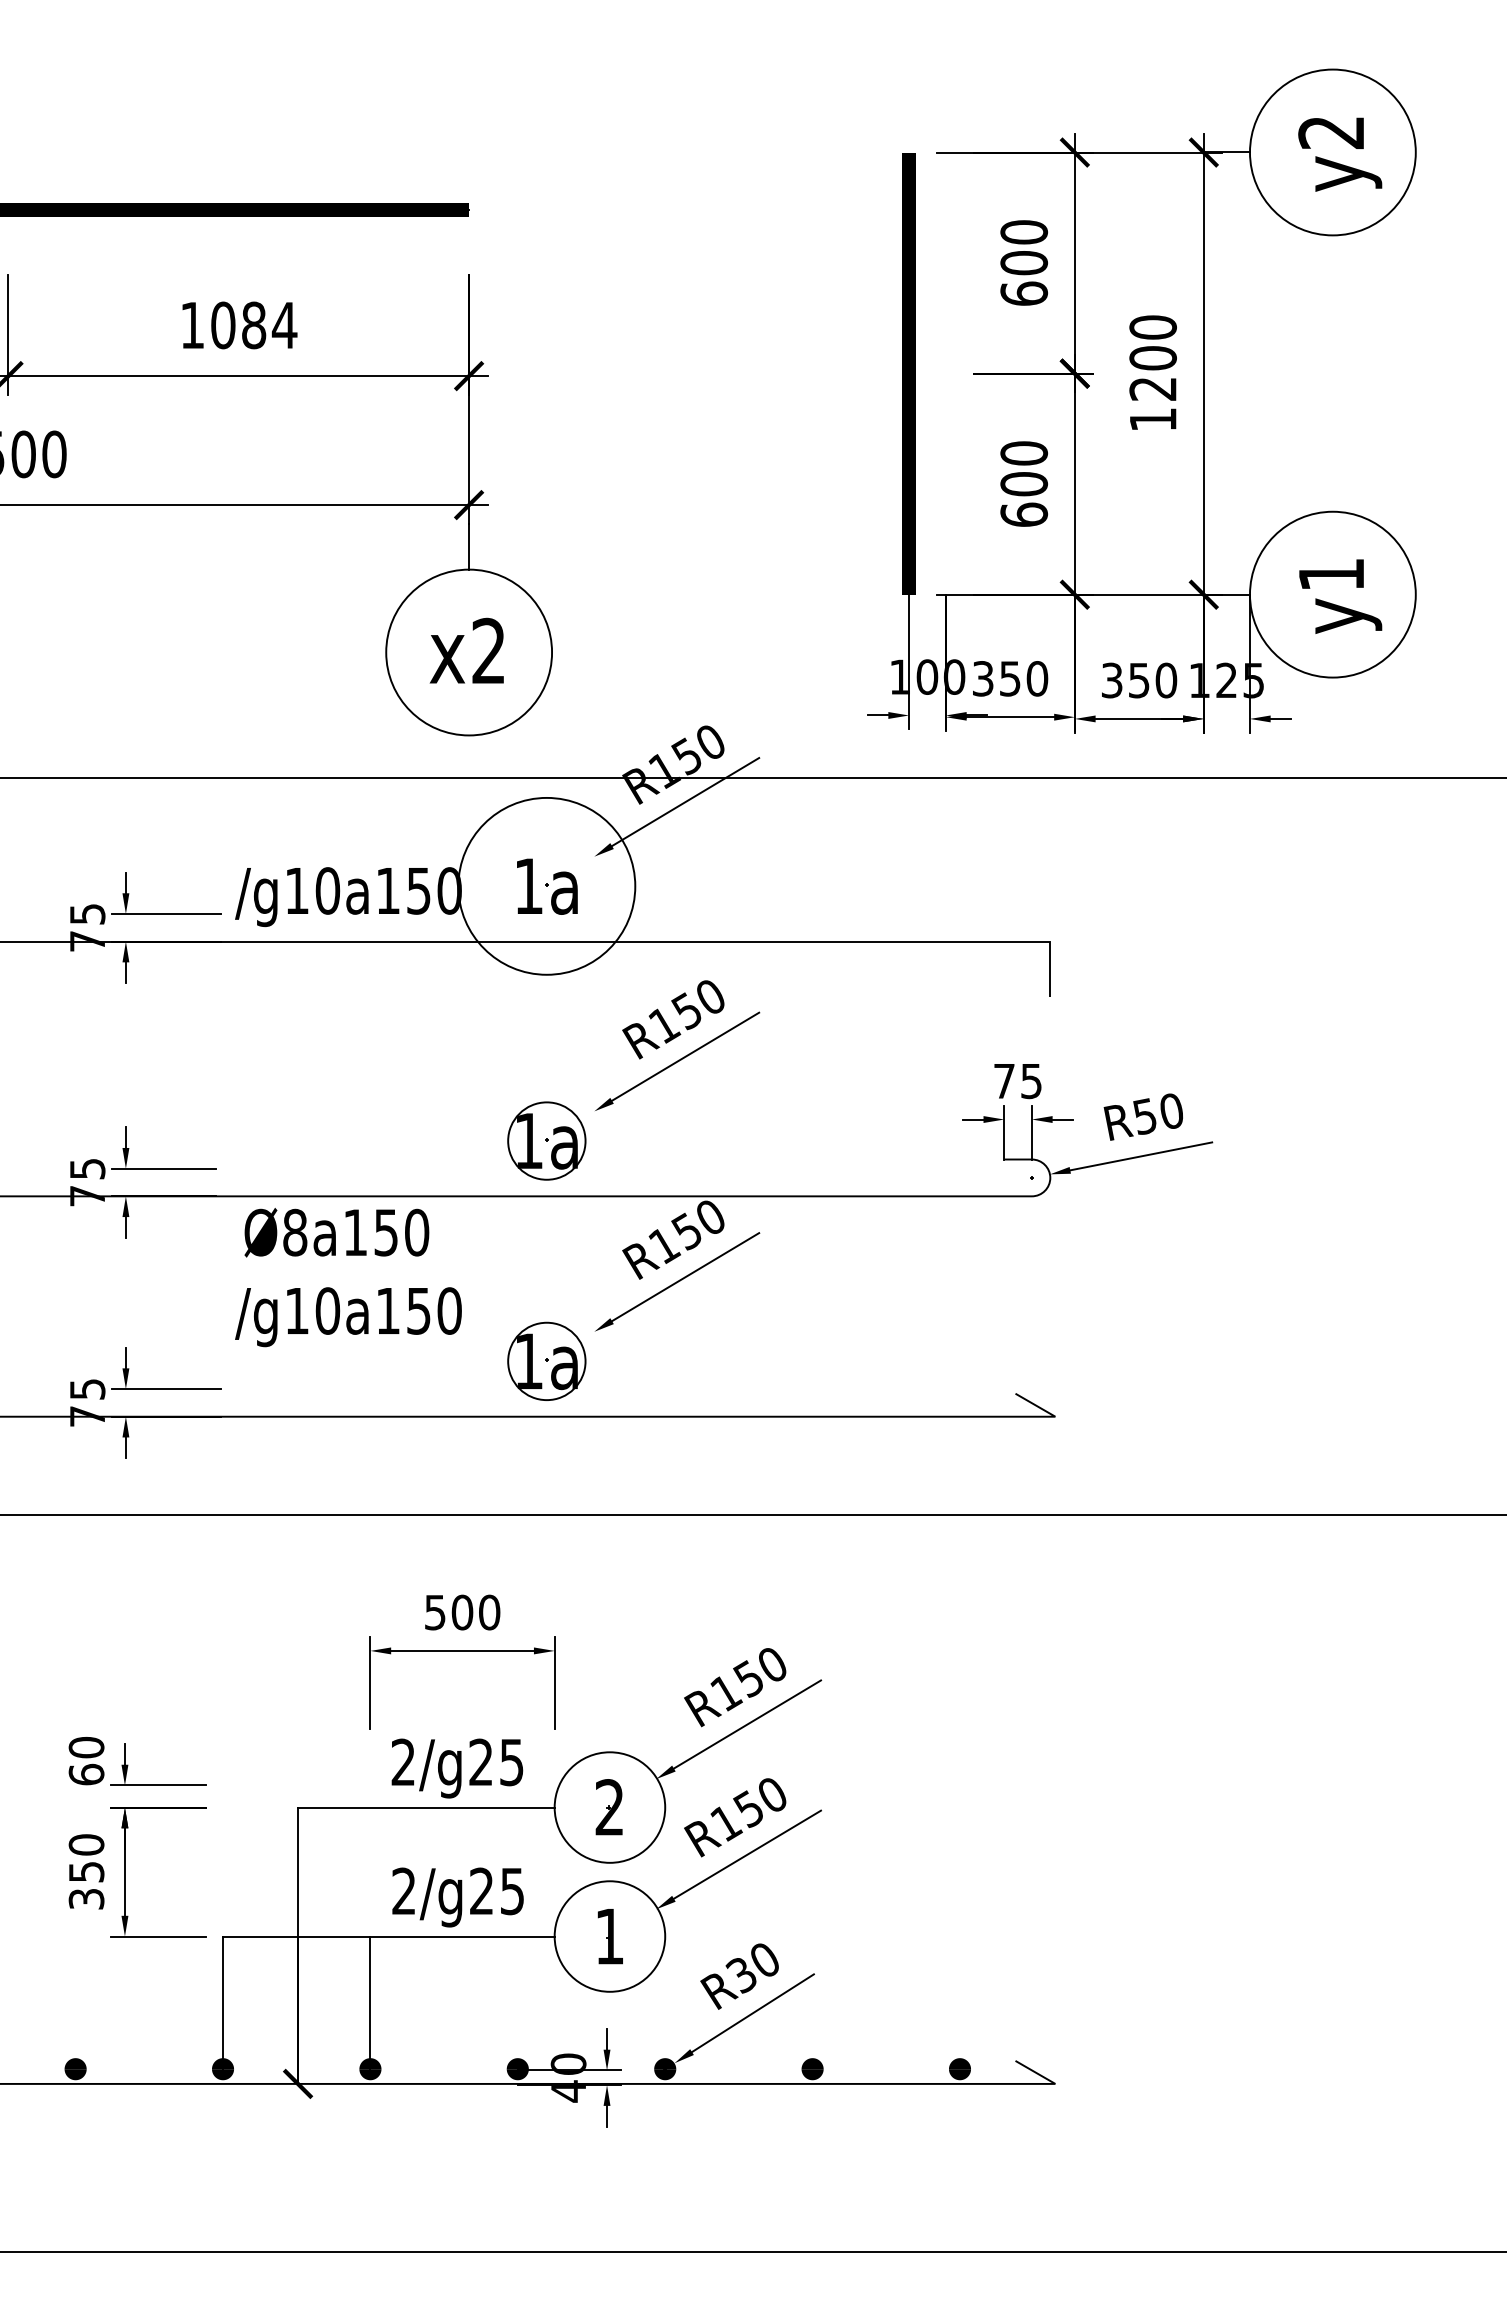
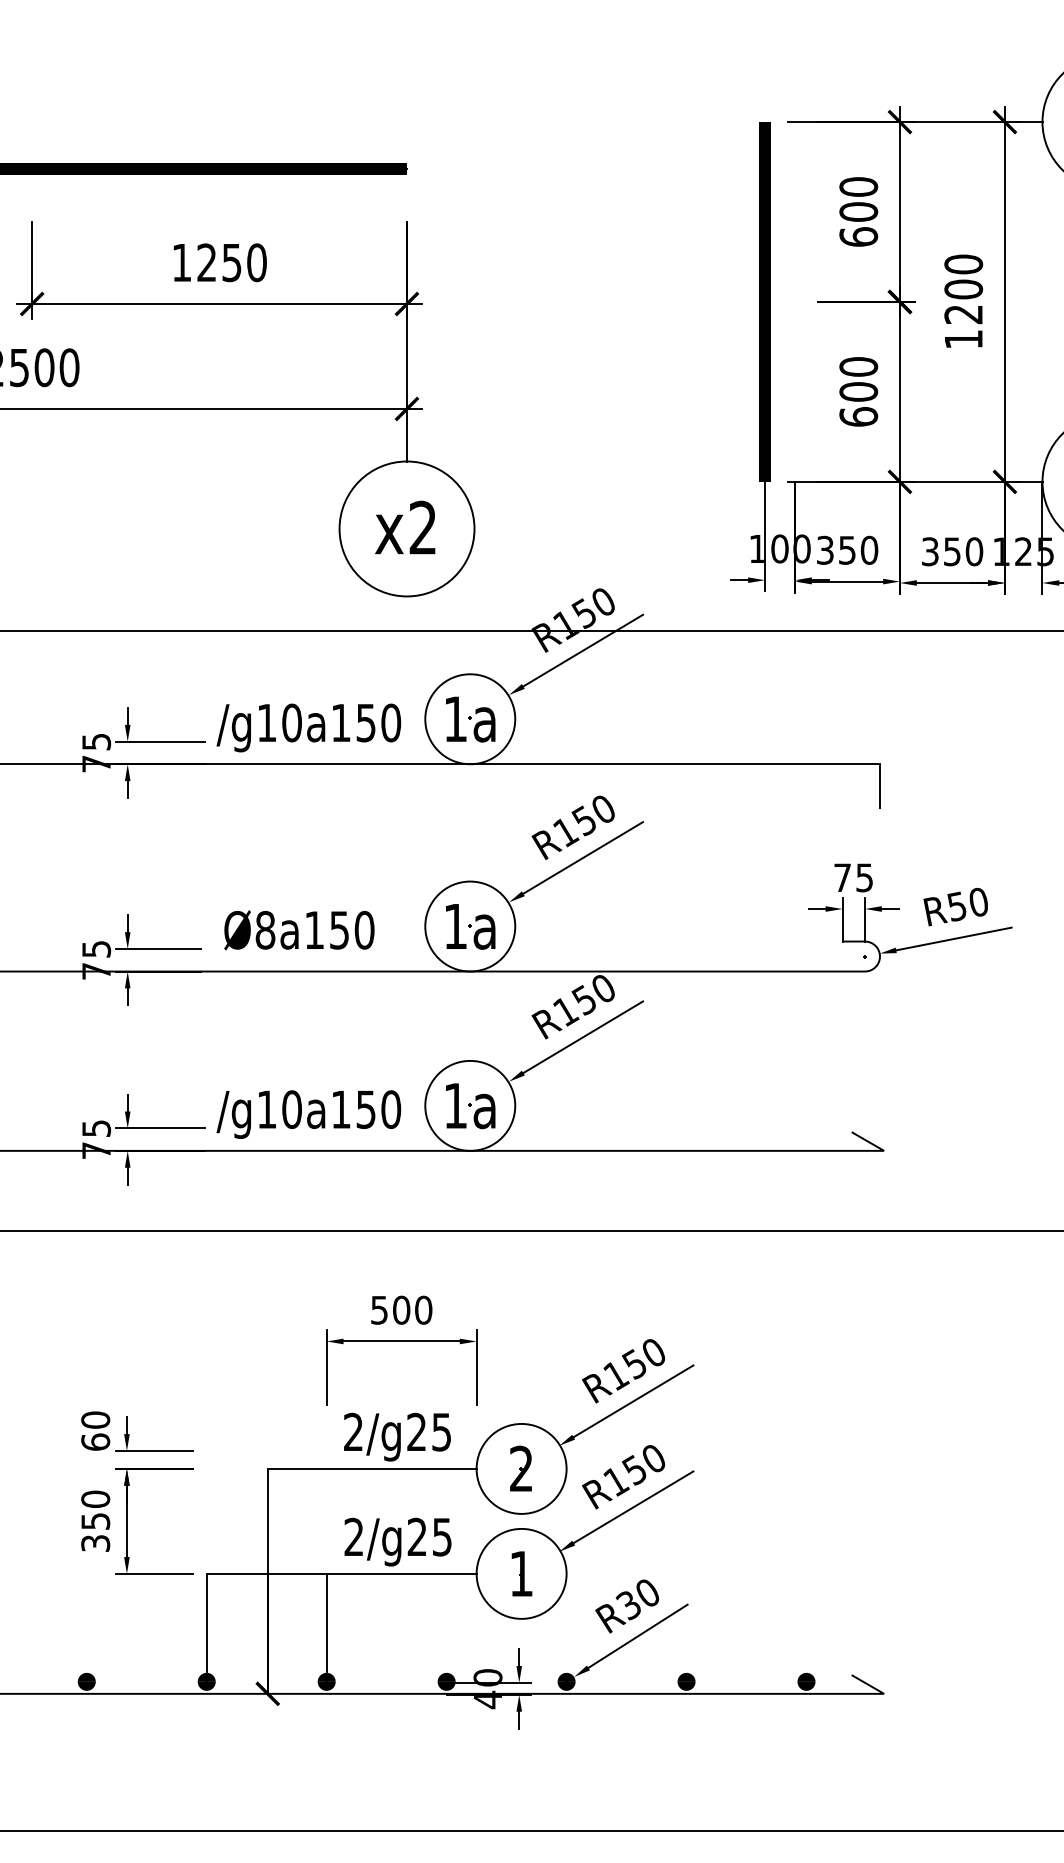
text: (254, 325) -> (232, 262), 1084 -> 1250
circle: (546, 886) -> (469, 719), size x0.62
circle: (546, 1140) -> (469, 926), size x1.43
text: (336, 1232) -> (299, 930), moved
text: (348, 1317) -> (308, 1114), moved
circle: (546, 1361) -> (469, 1105), size x1.43

